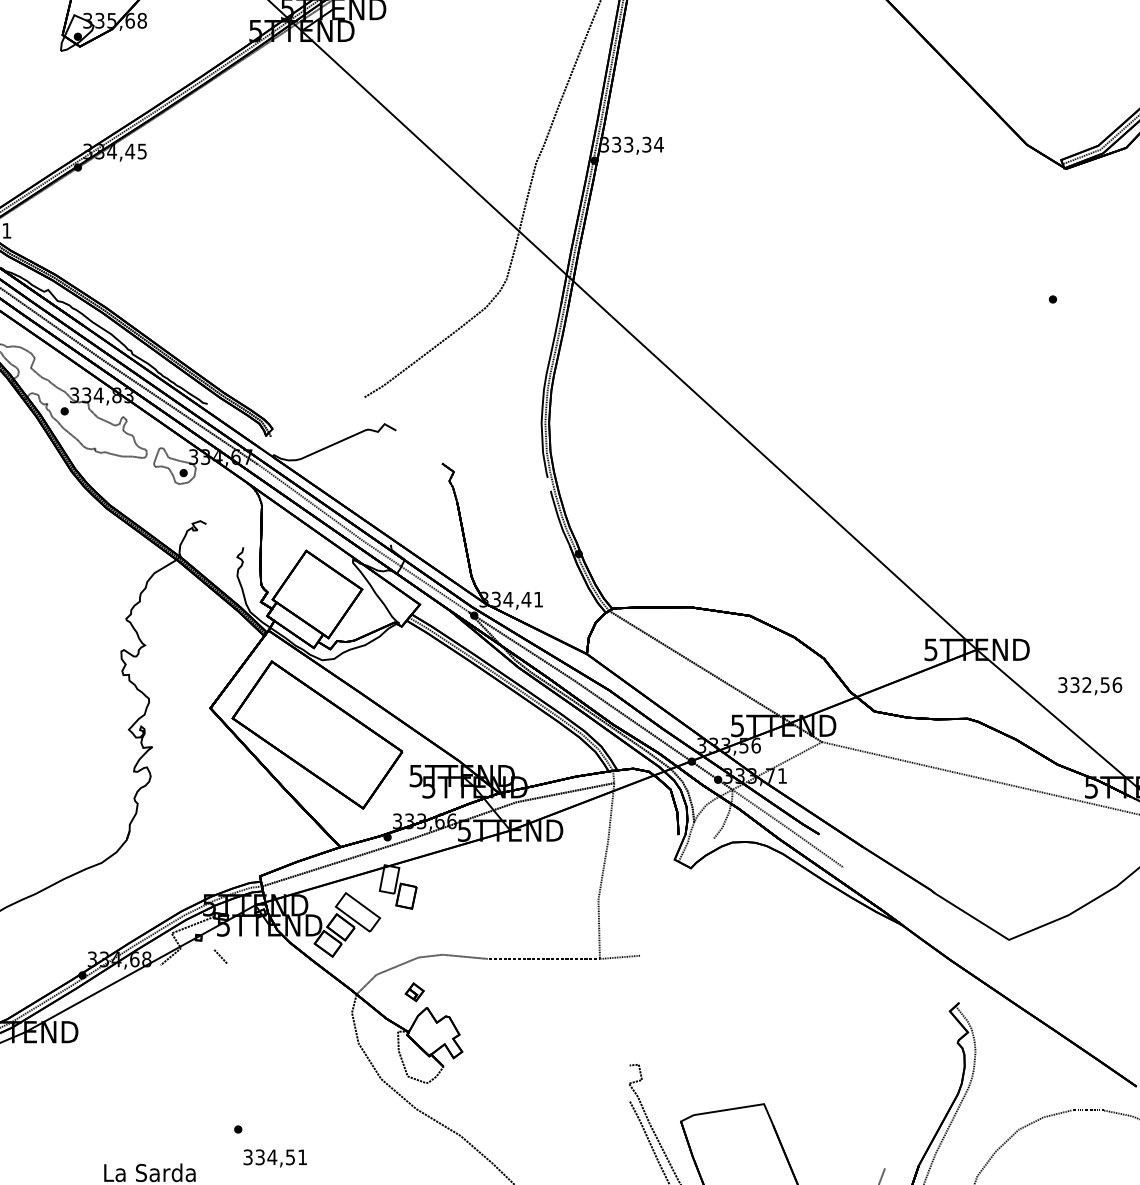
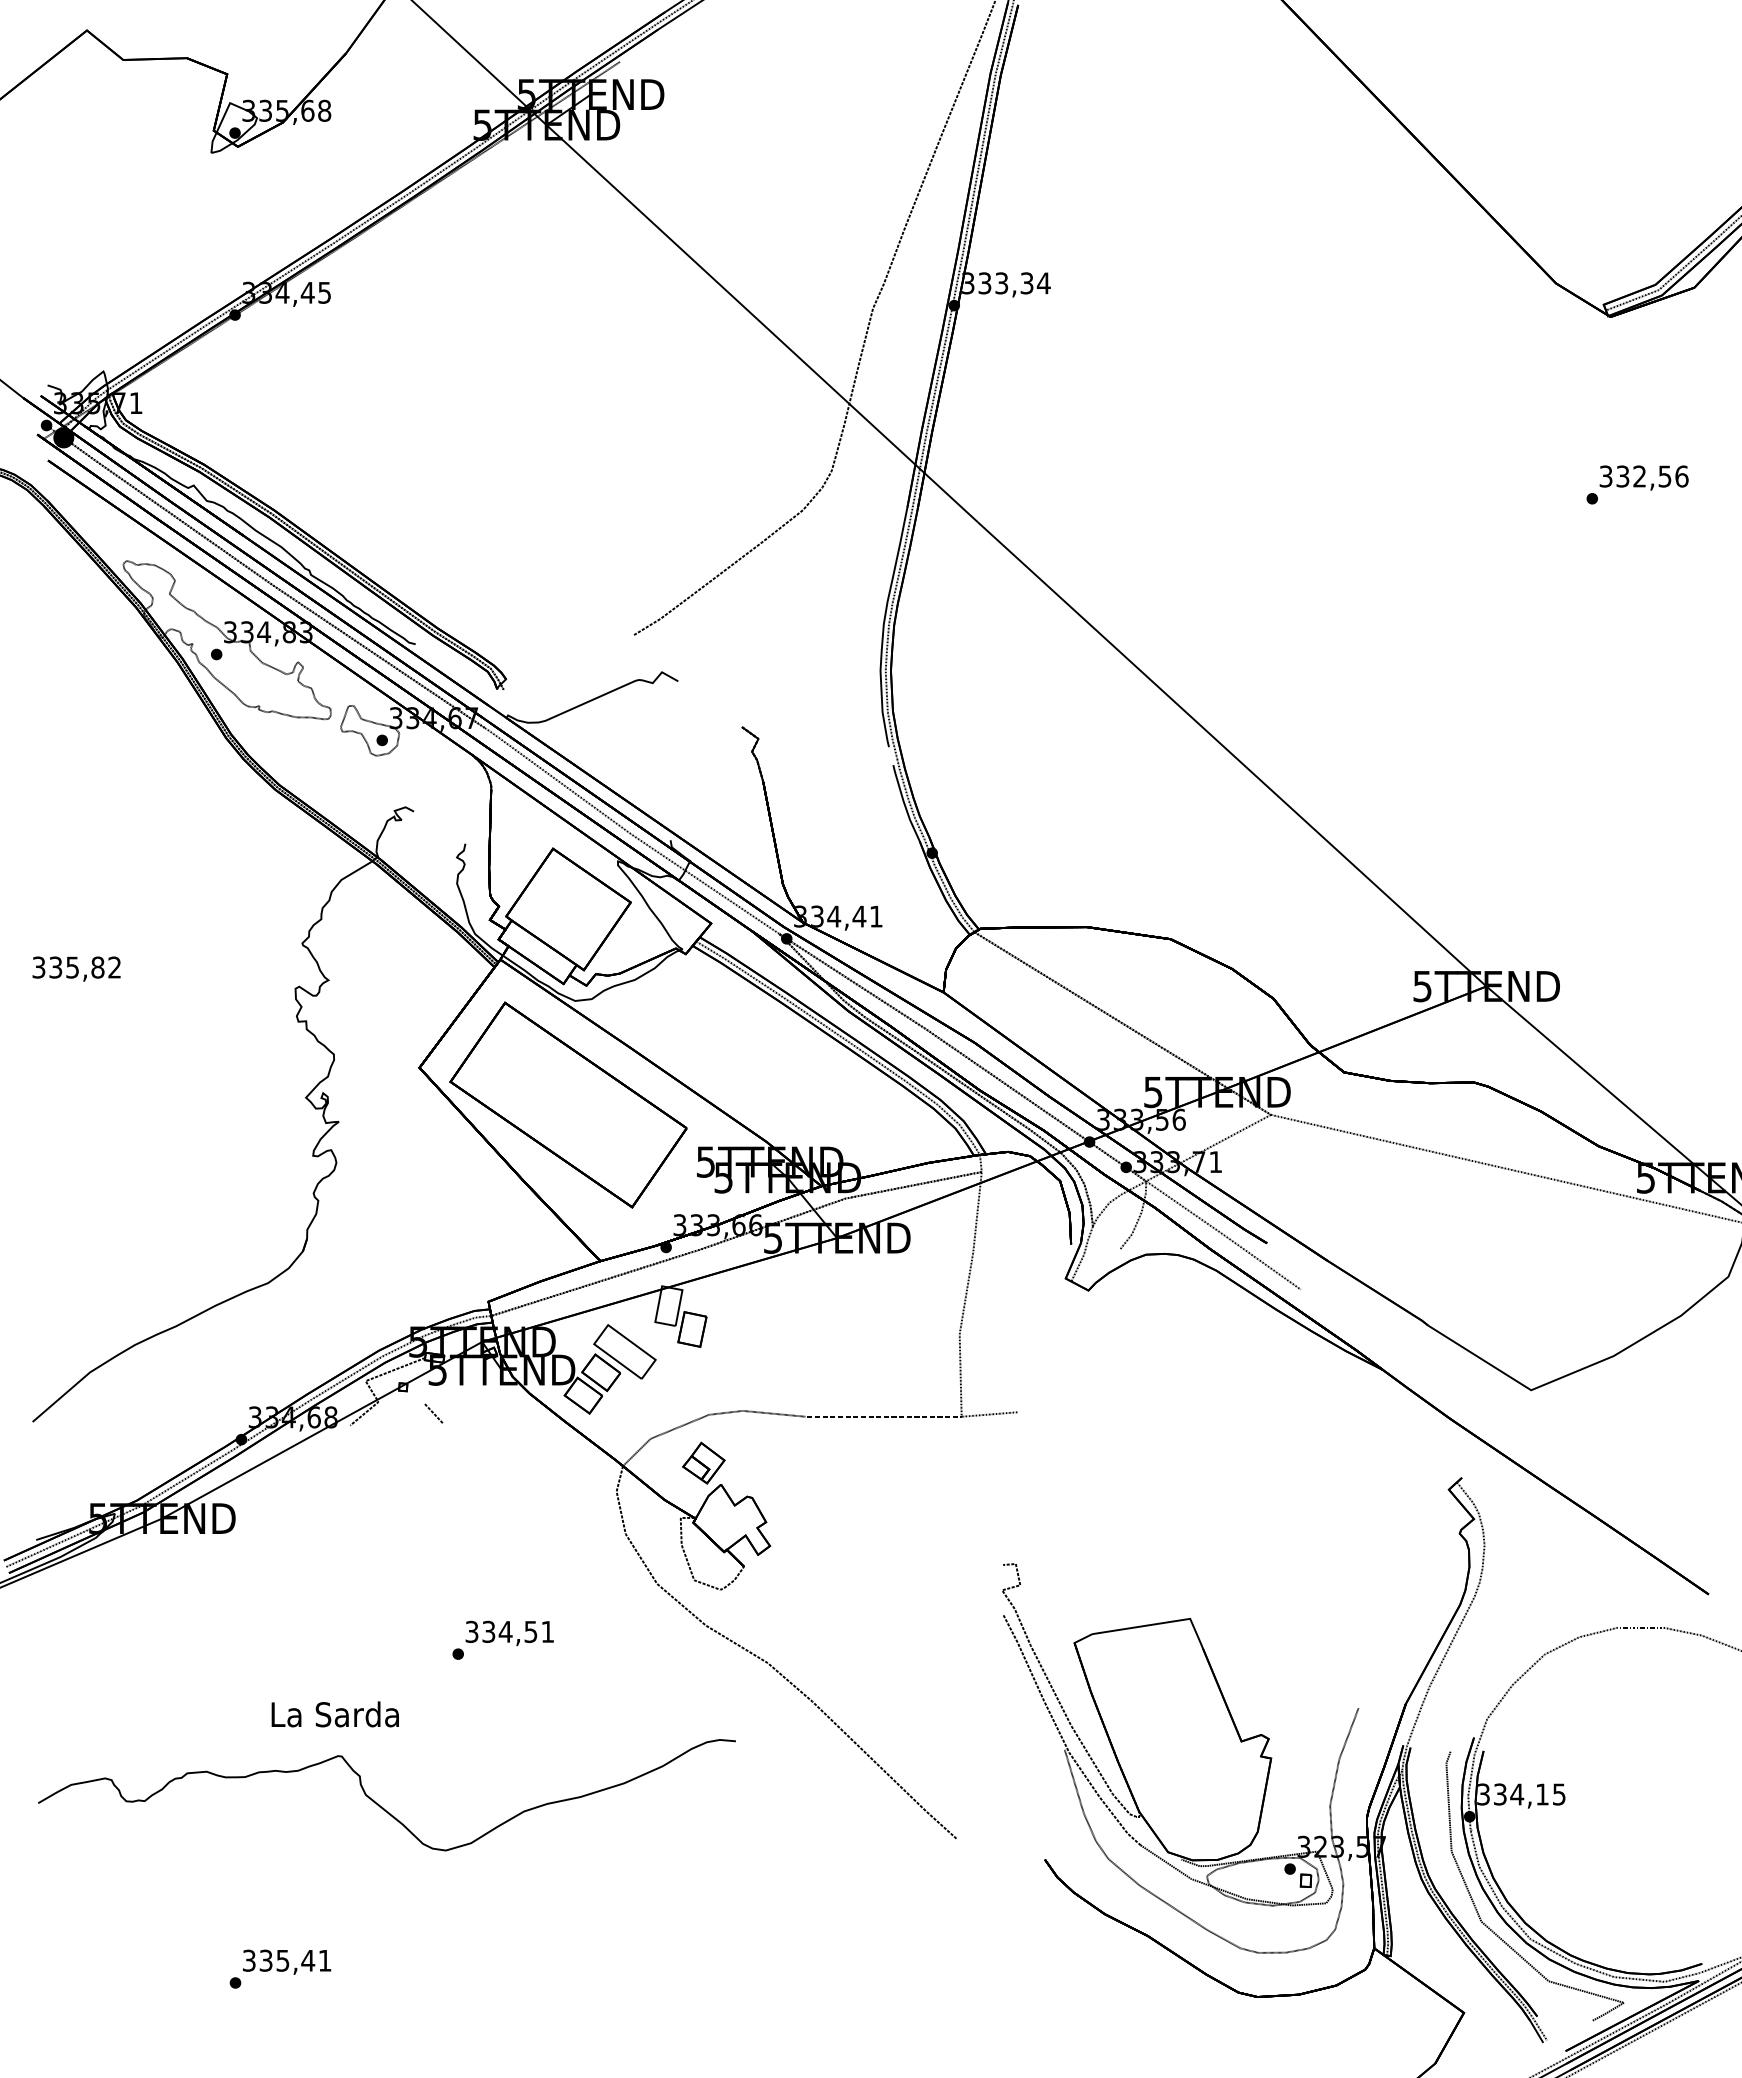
text: (1089, 685) -> (1643, 477), moved
part: (414, 991) -> (703, 1462), size x1.67
text: (275, 1157) -> (509, 1632), moved

